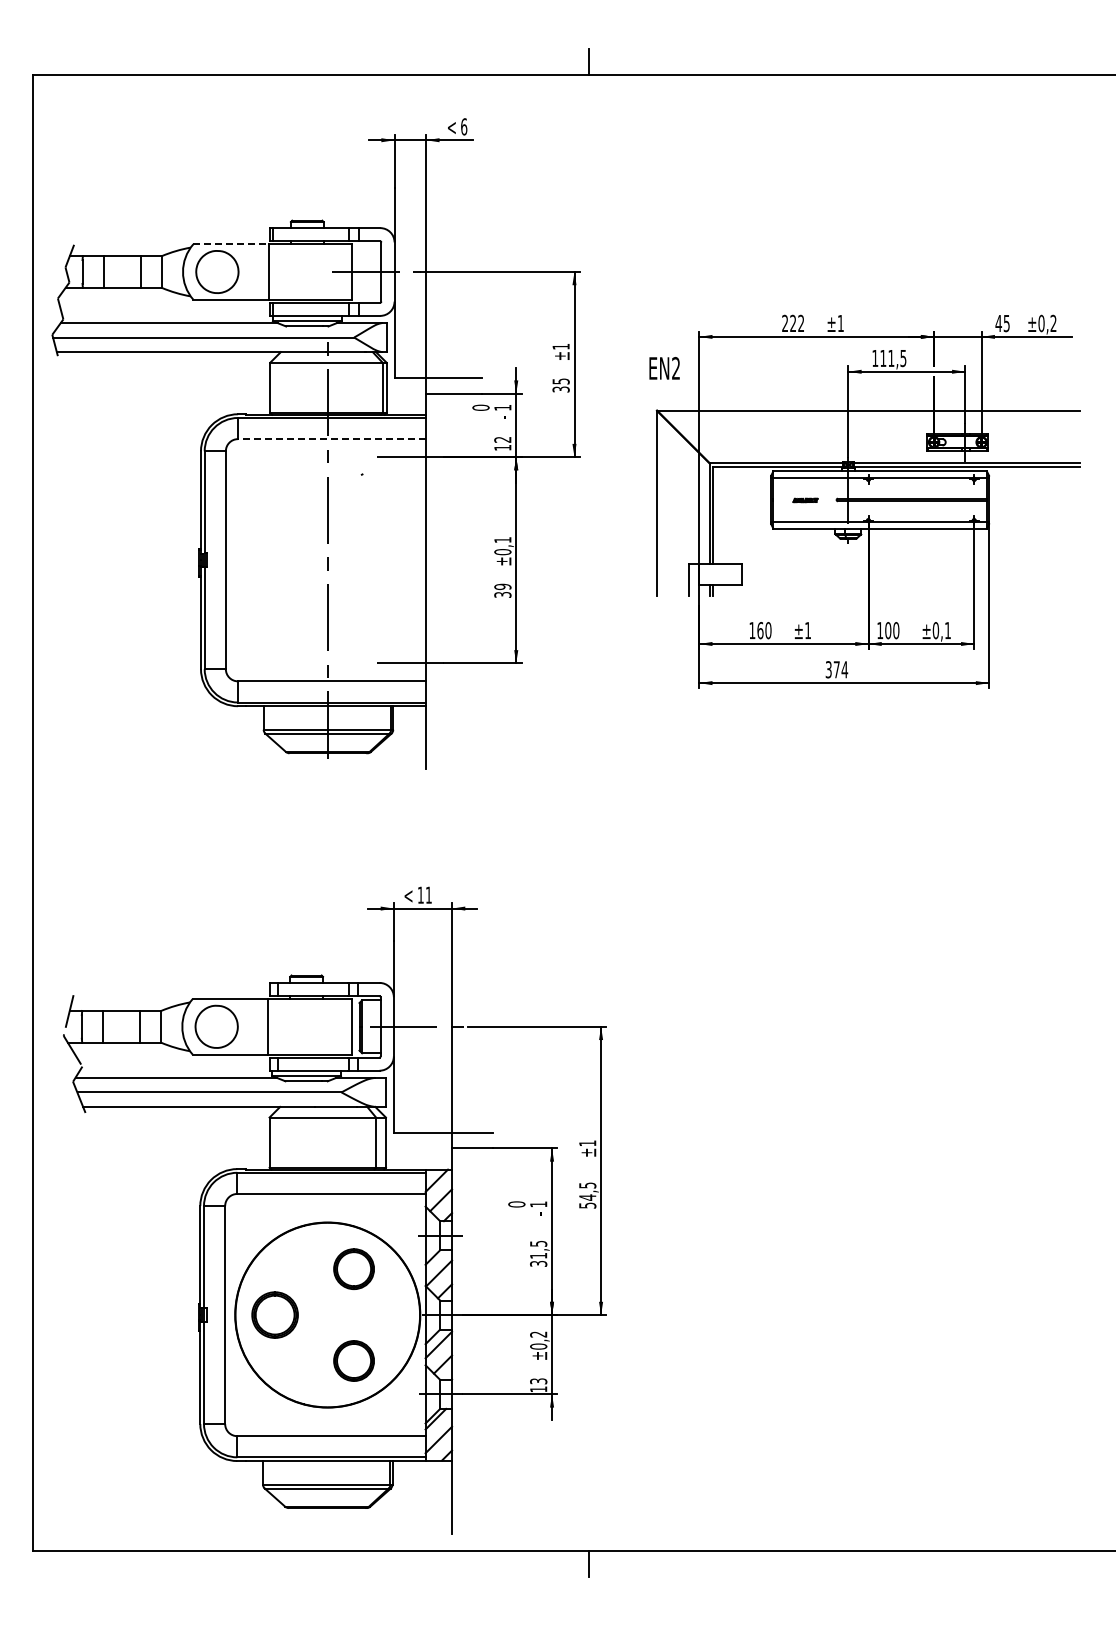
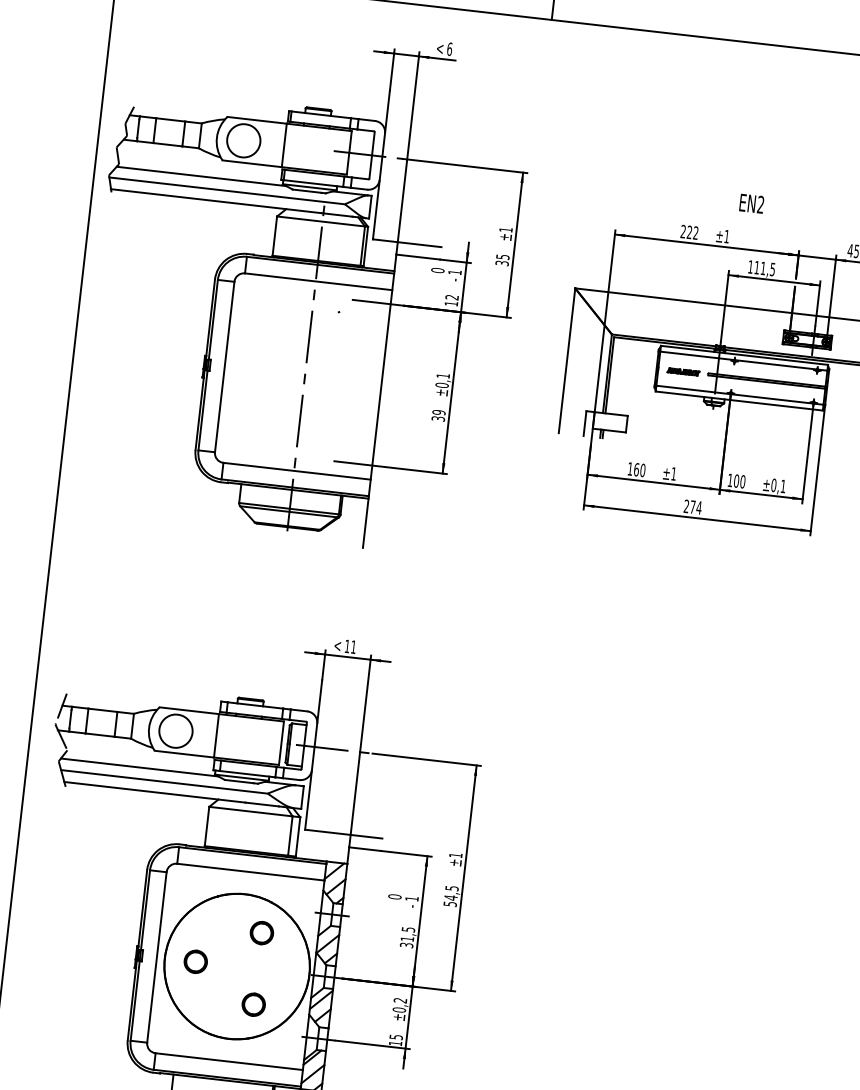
line: (231, 244) -> (257, 120), dashed -> solid
text: (664, 368) -> (751, 203), moved
line: (331, 439) -> (318, 282), dashed -> solid
part: (805, 500) -> (683, 371), size x1.67
text: (828, 669) -> (686, 506), 374 -> 274
part: (354, 1269) -> (262, 933), size x0.71
part: (274, 1314) -> (195, 961), size x0.62
part: (354, 1360) -> (254, 1004), size x0.71
text: (538, 1381) -> (396, 1037), 13 -> 15

